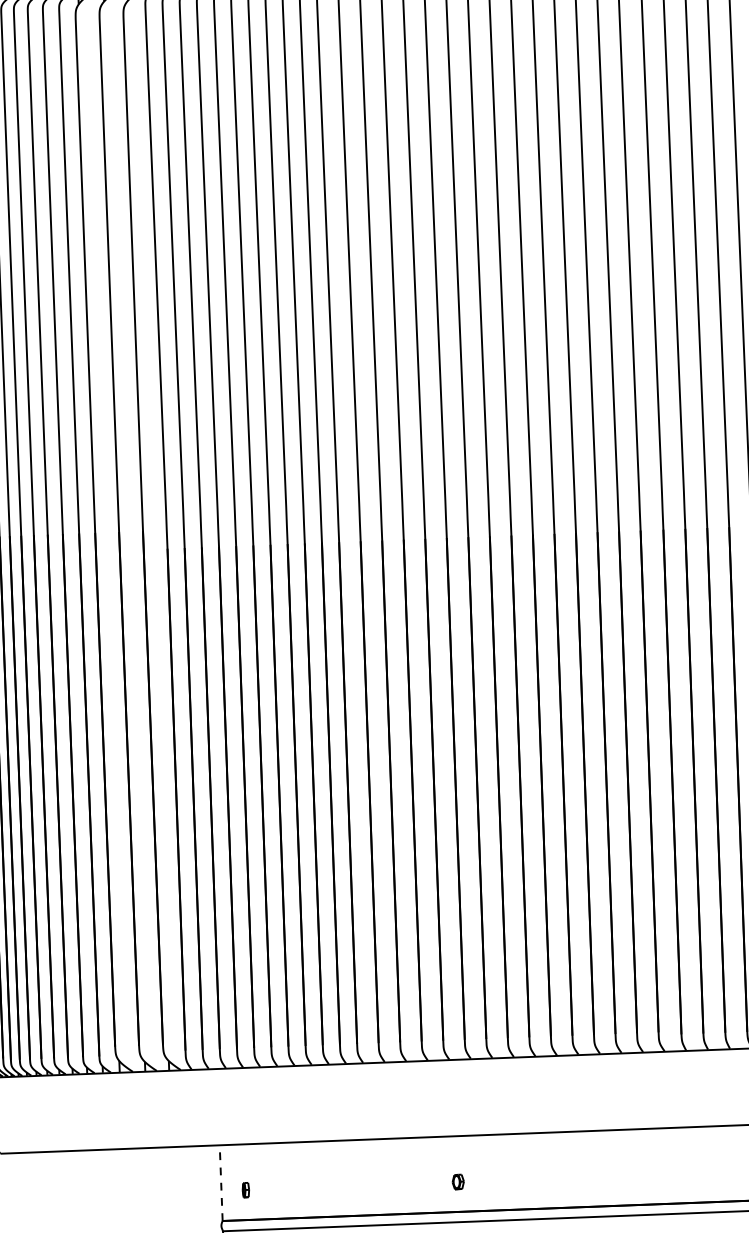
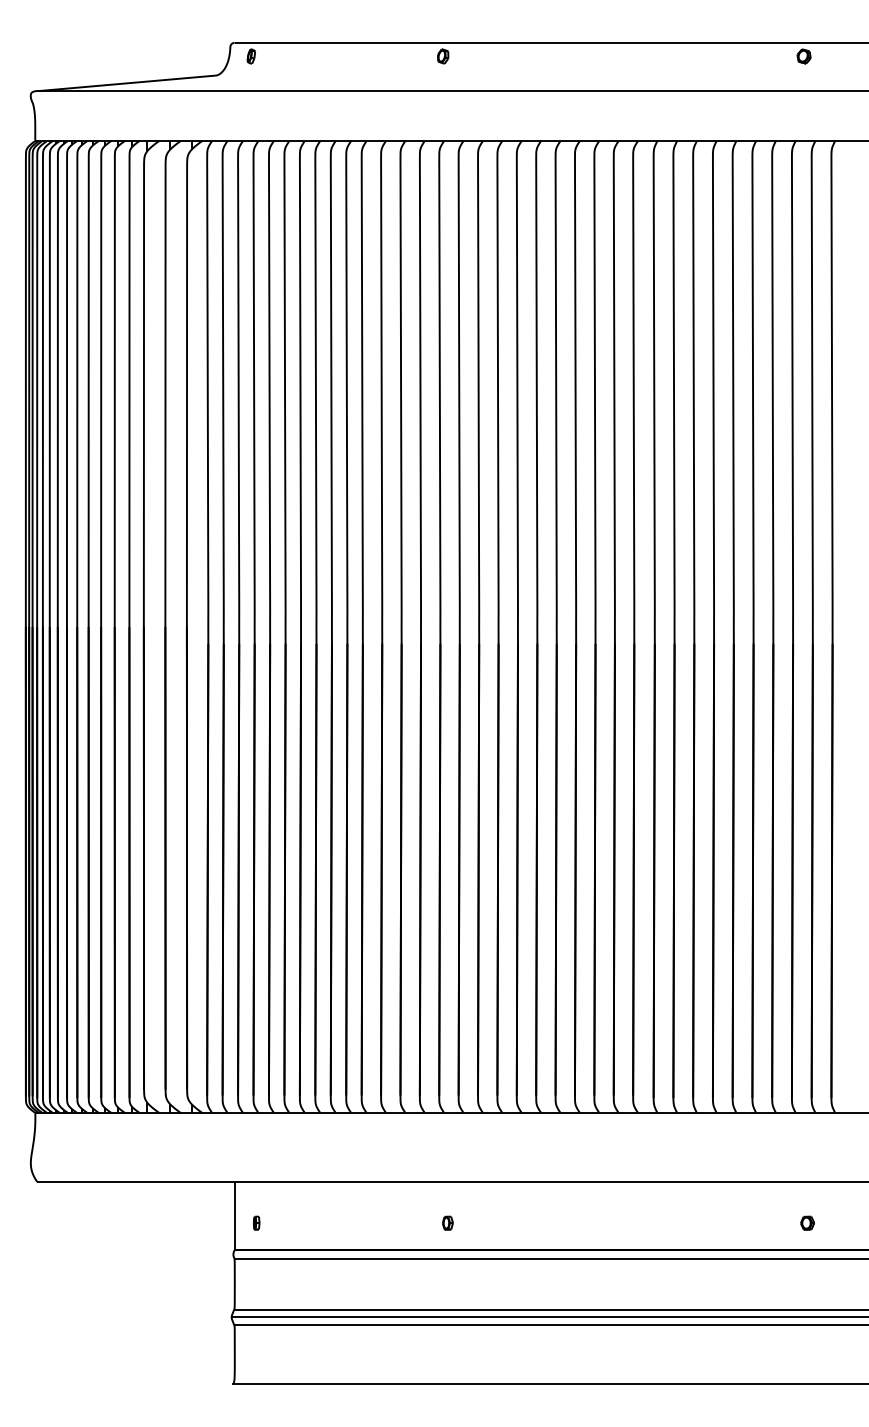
line: (220, 1182) -> (234, 1215), dashed -> solid

